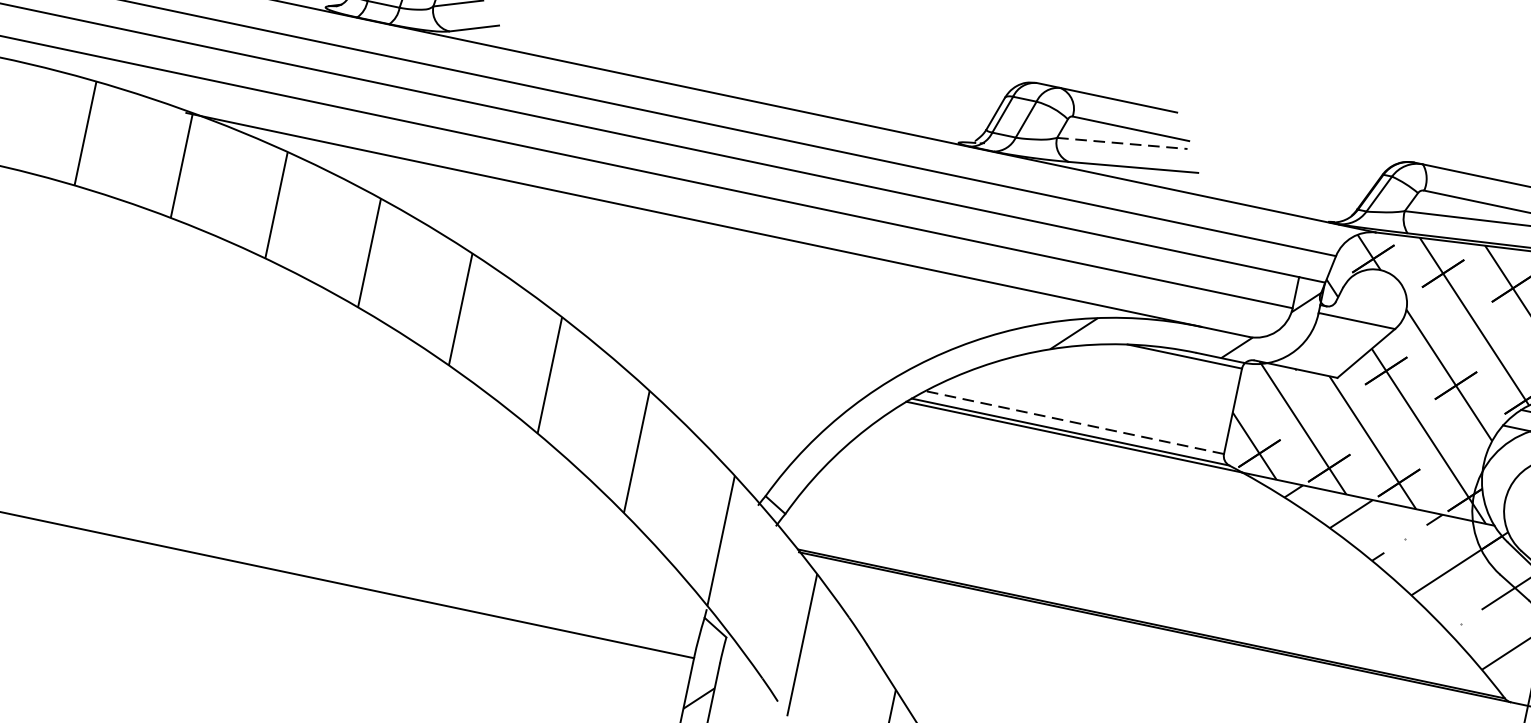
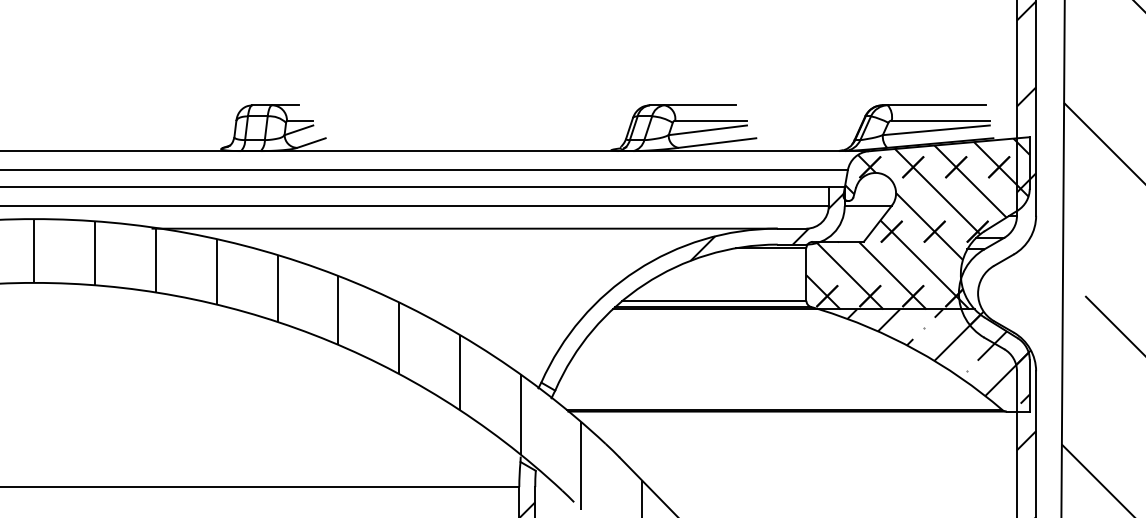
line: (1123, 143) -> (708, 130), dashed -> solid
line: (1074, 422) -> (714, 300), dashed -> solid

